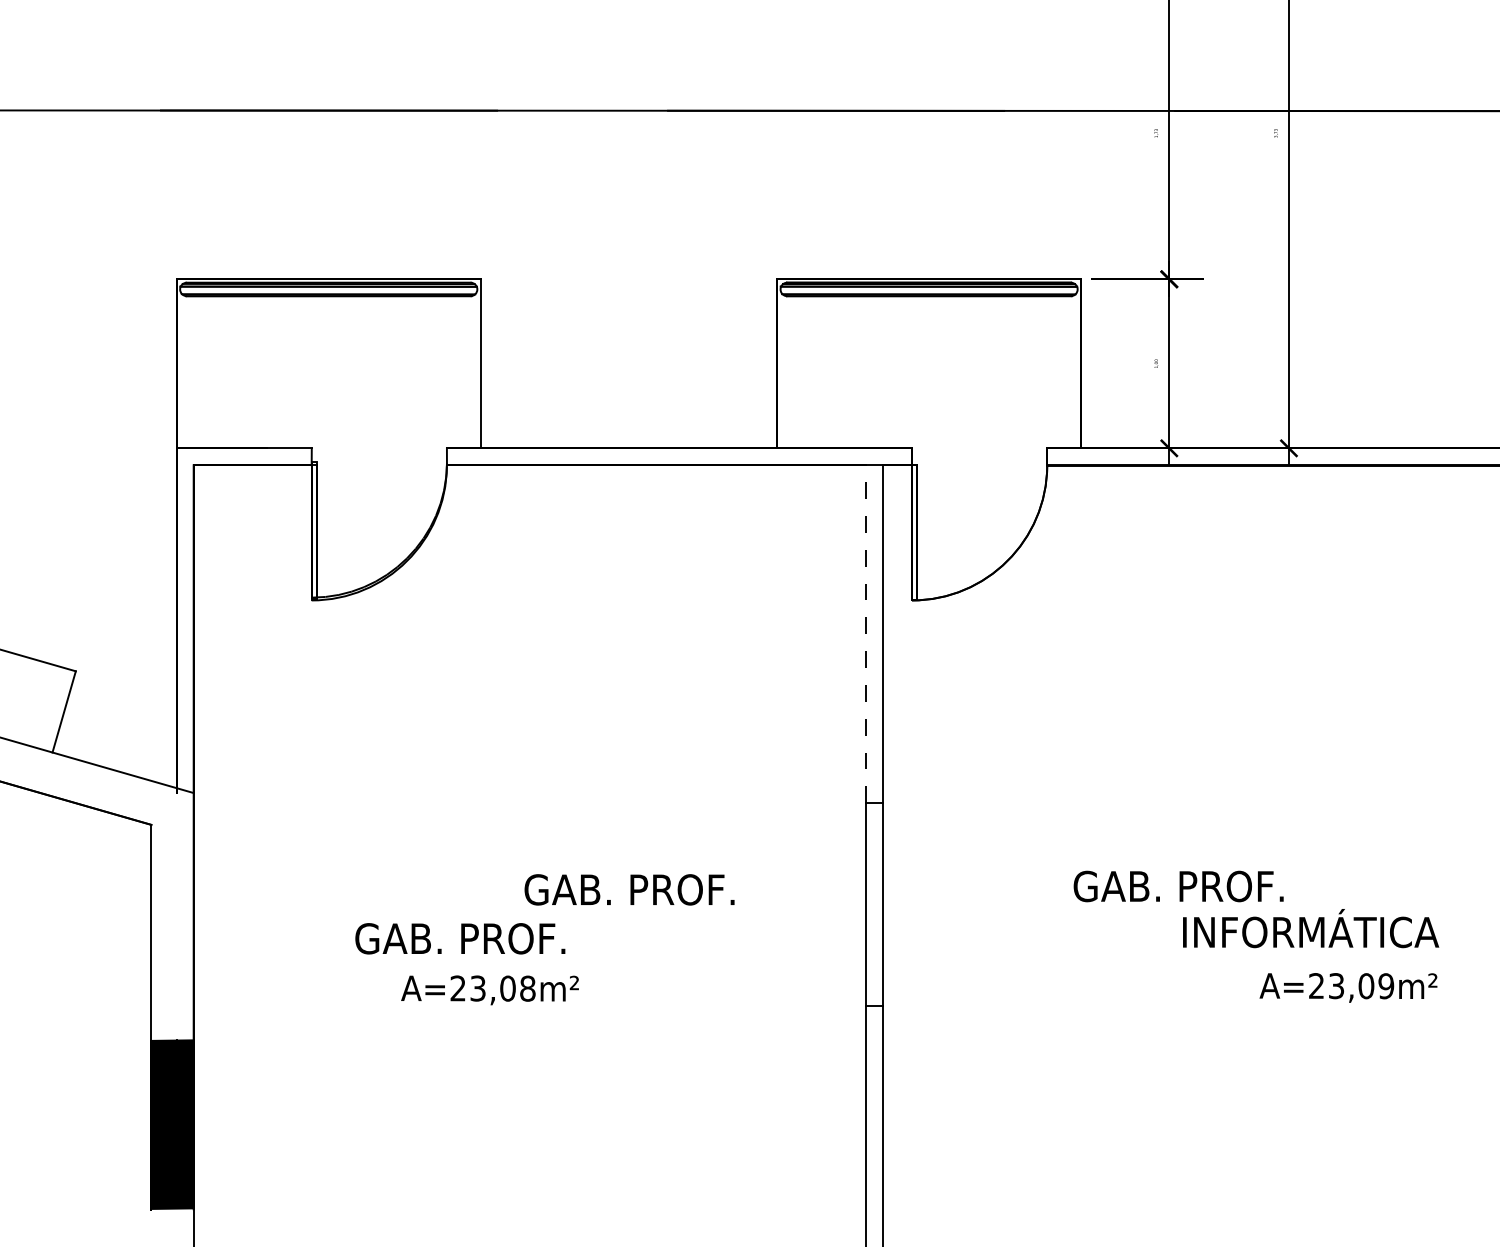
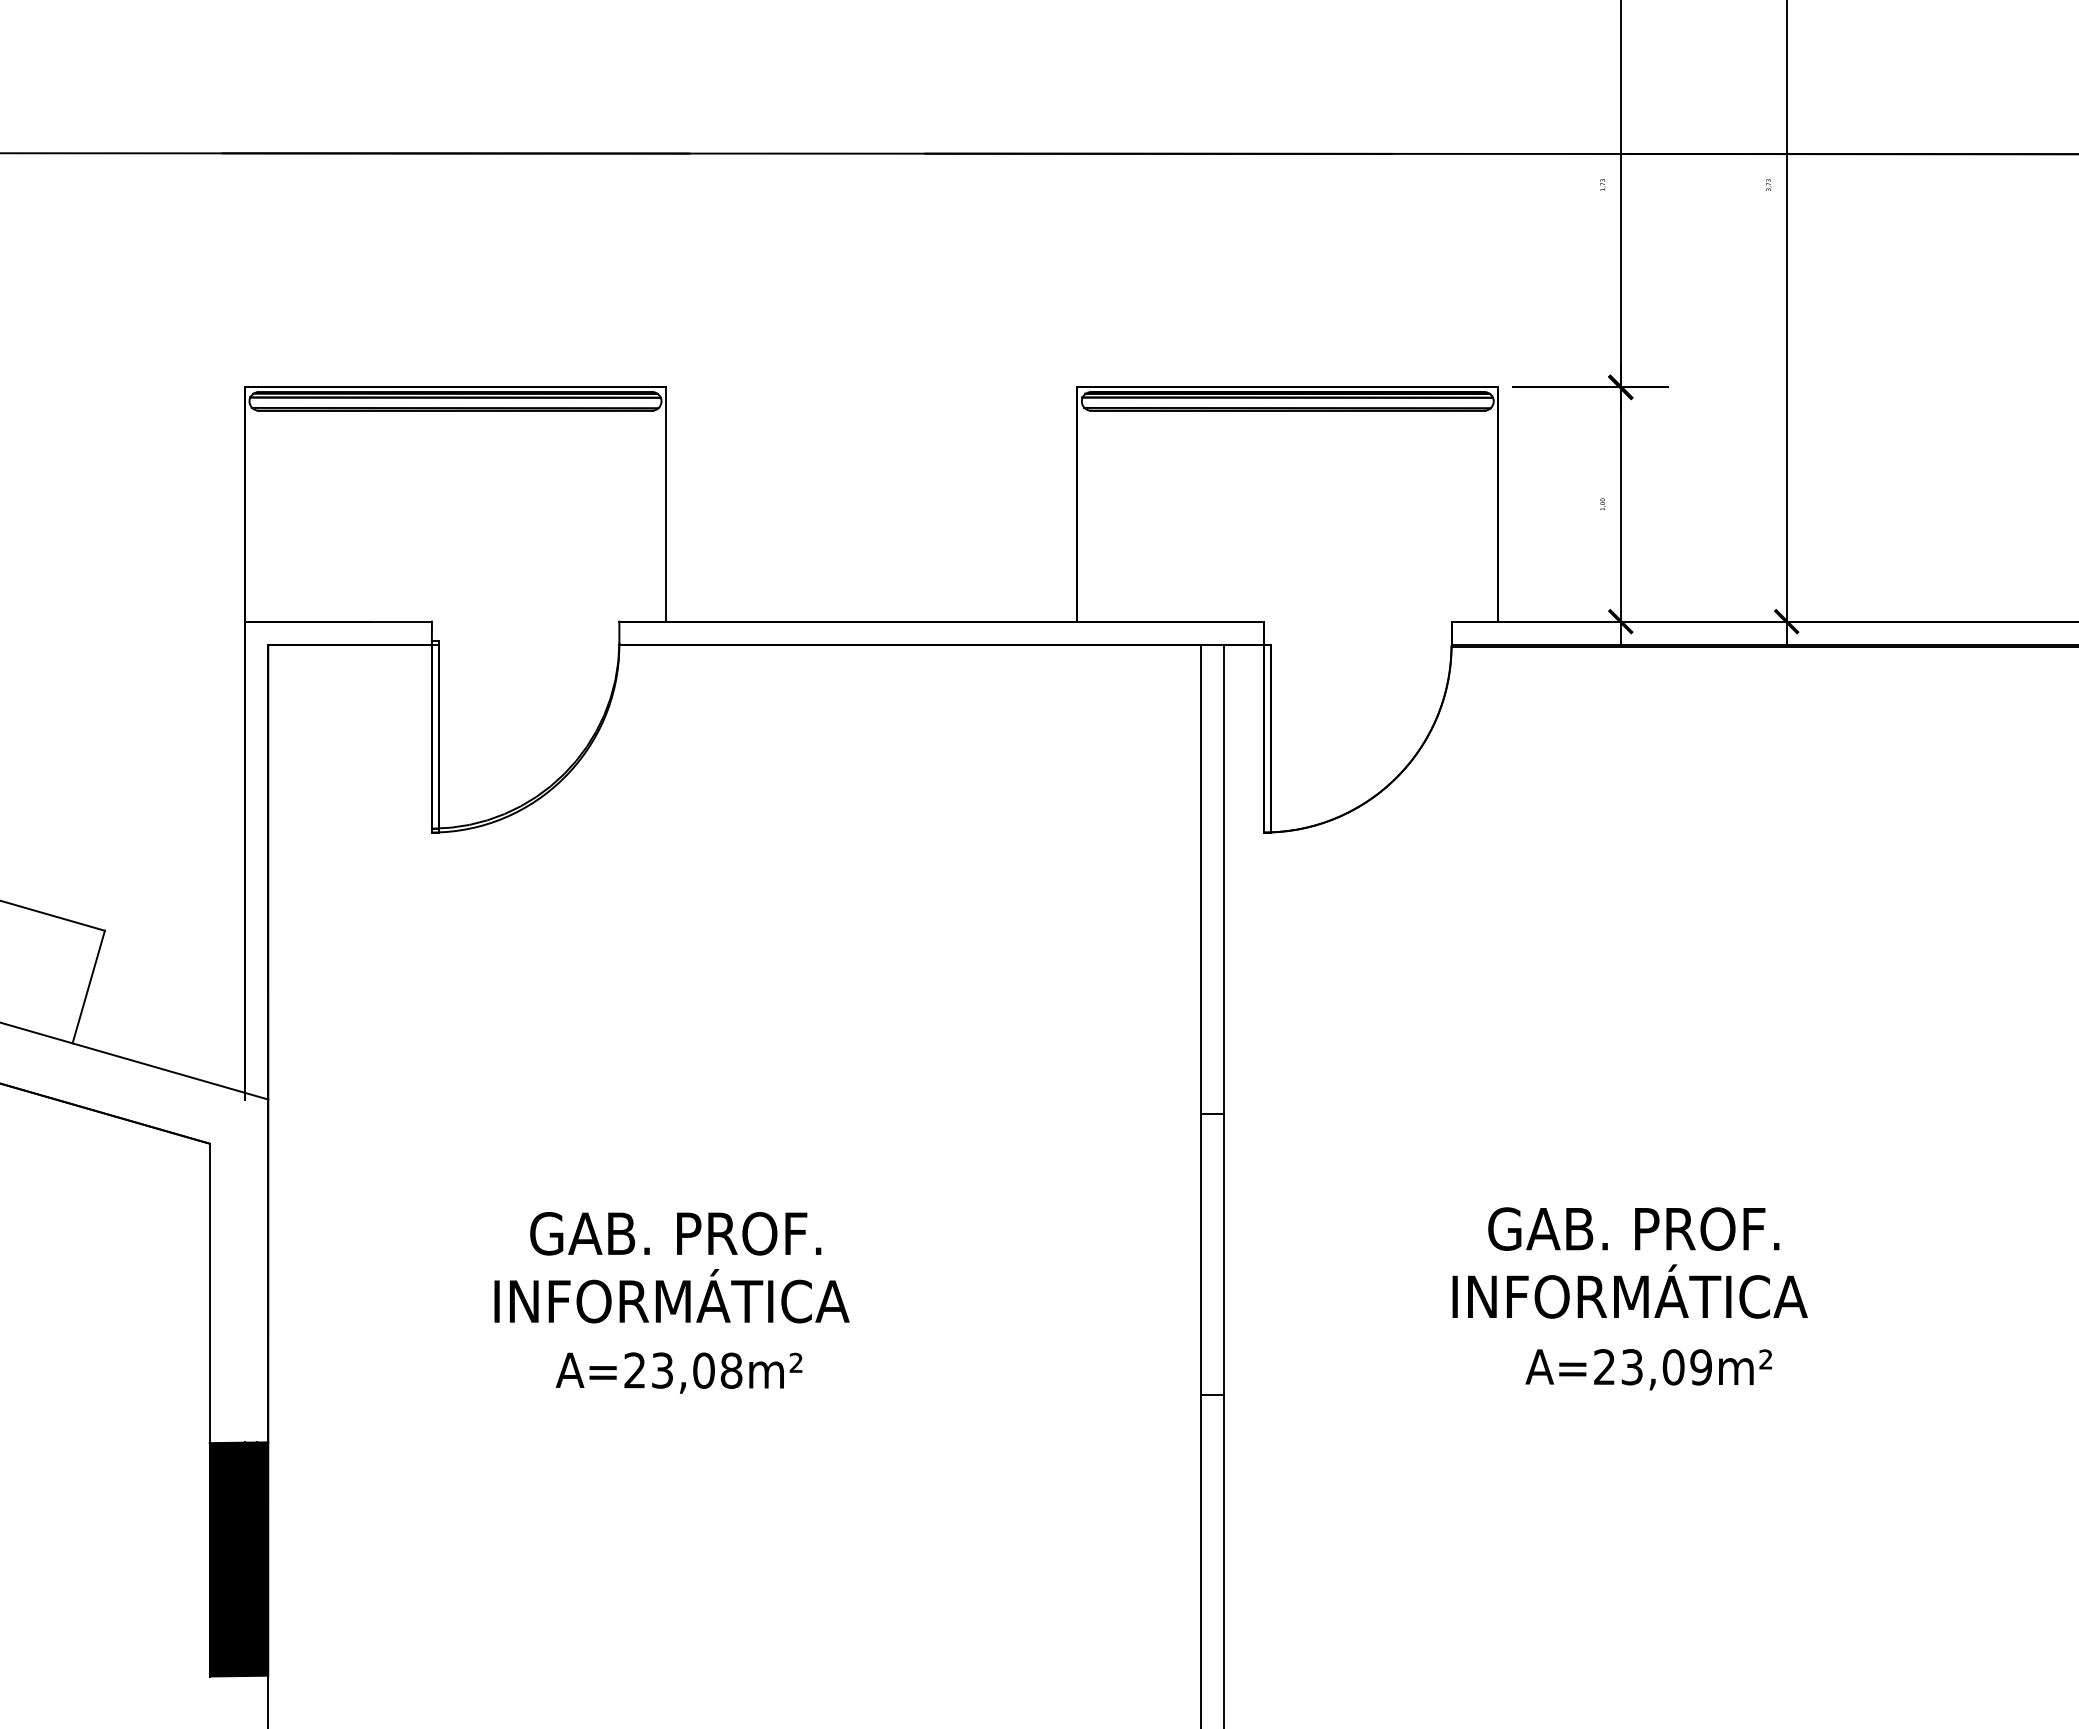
line: (866, 633) -> (1201, 878), dashed -> solid
text: (629, 889) -> (675, 1233), moved
text: (1311, 928) -> (1630, 1291), moved
text: (484, 934) -> (671, 1295), GAB. PROF. -> INFORMÁTICA
text: (1348, 987) -> (1648, 1369), moved

